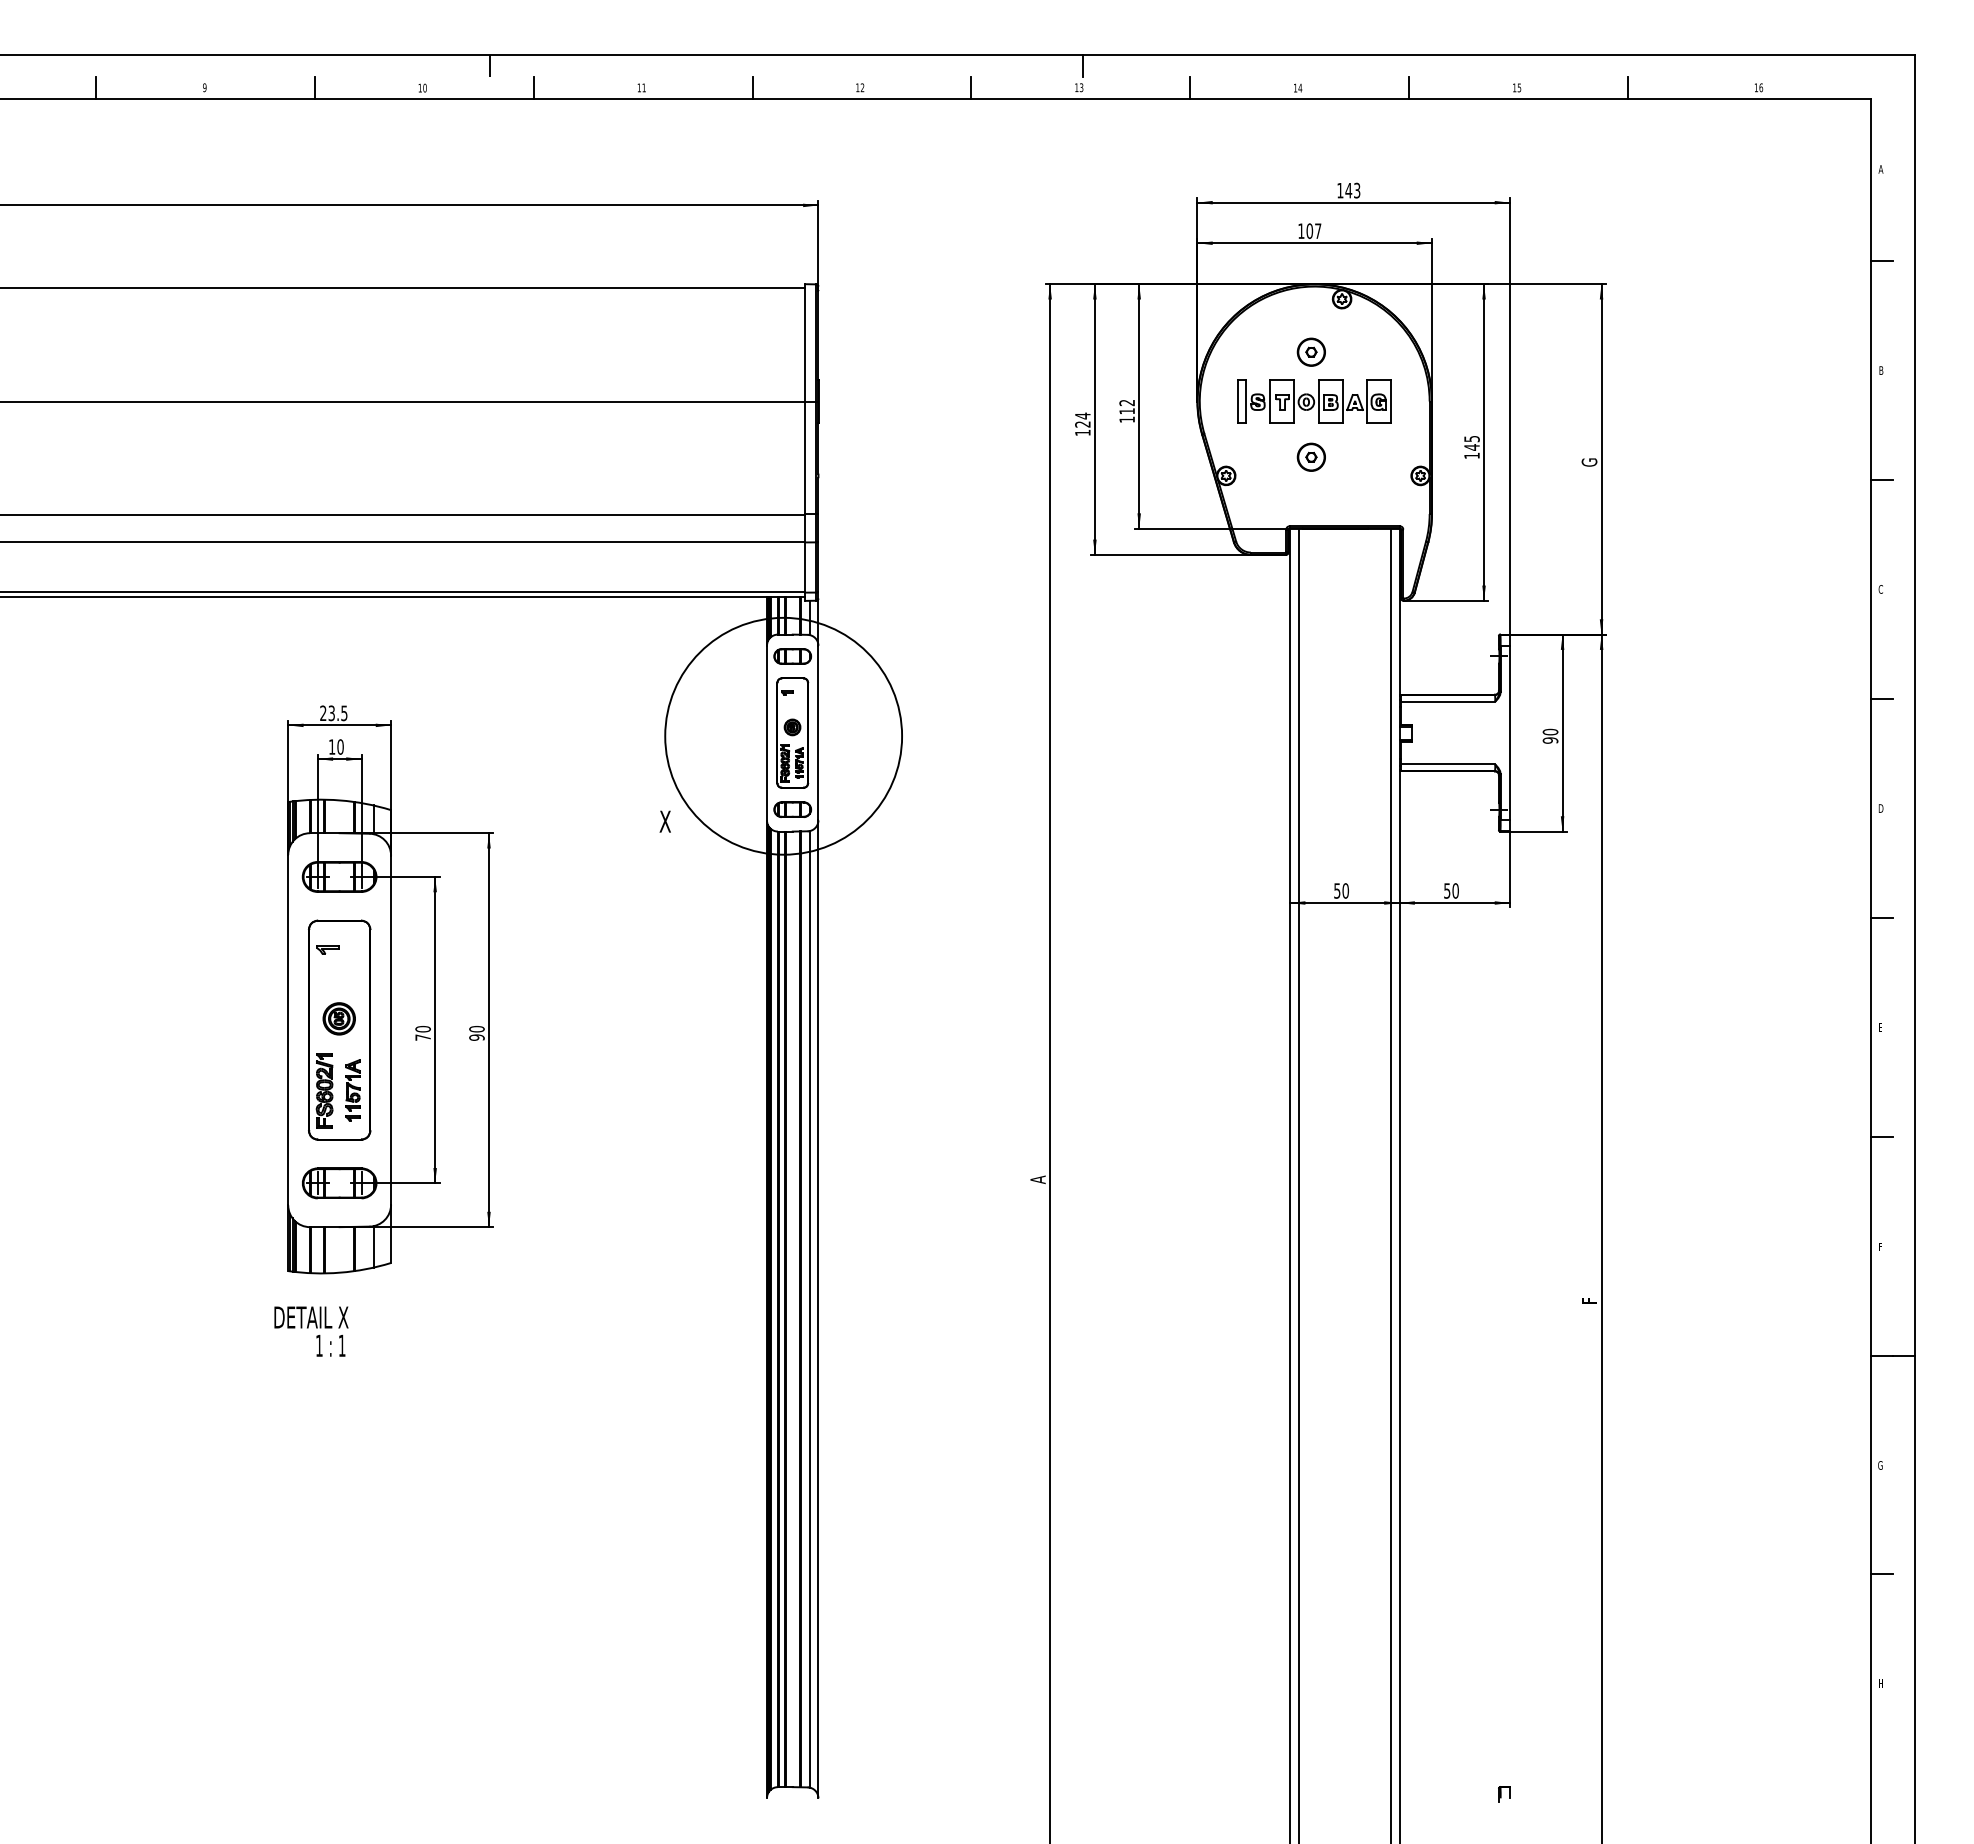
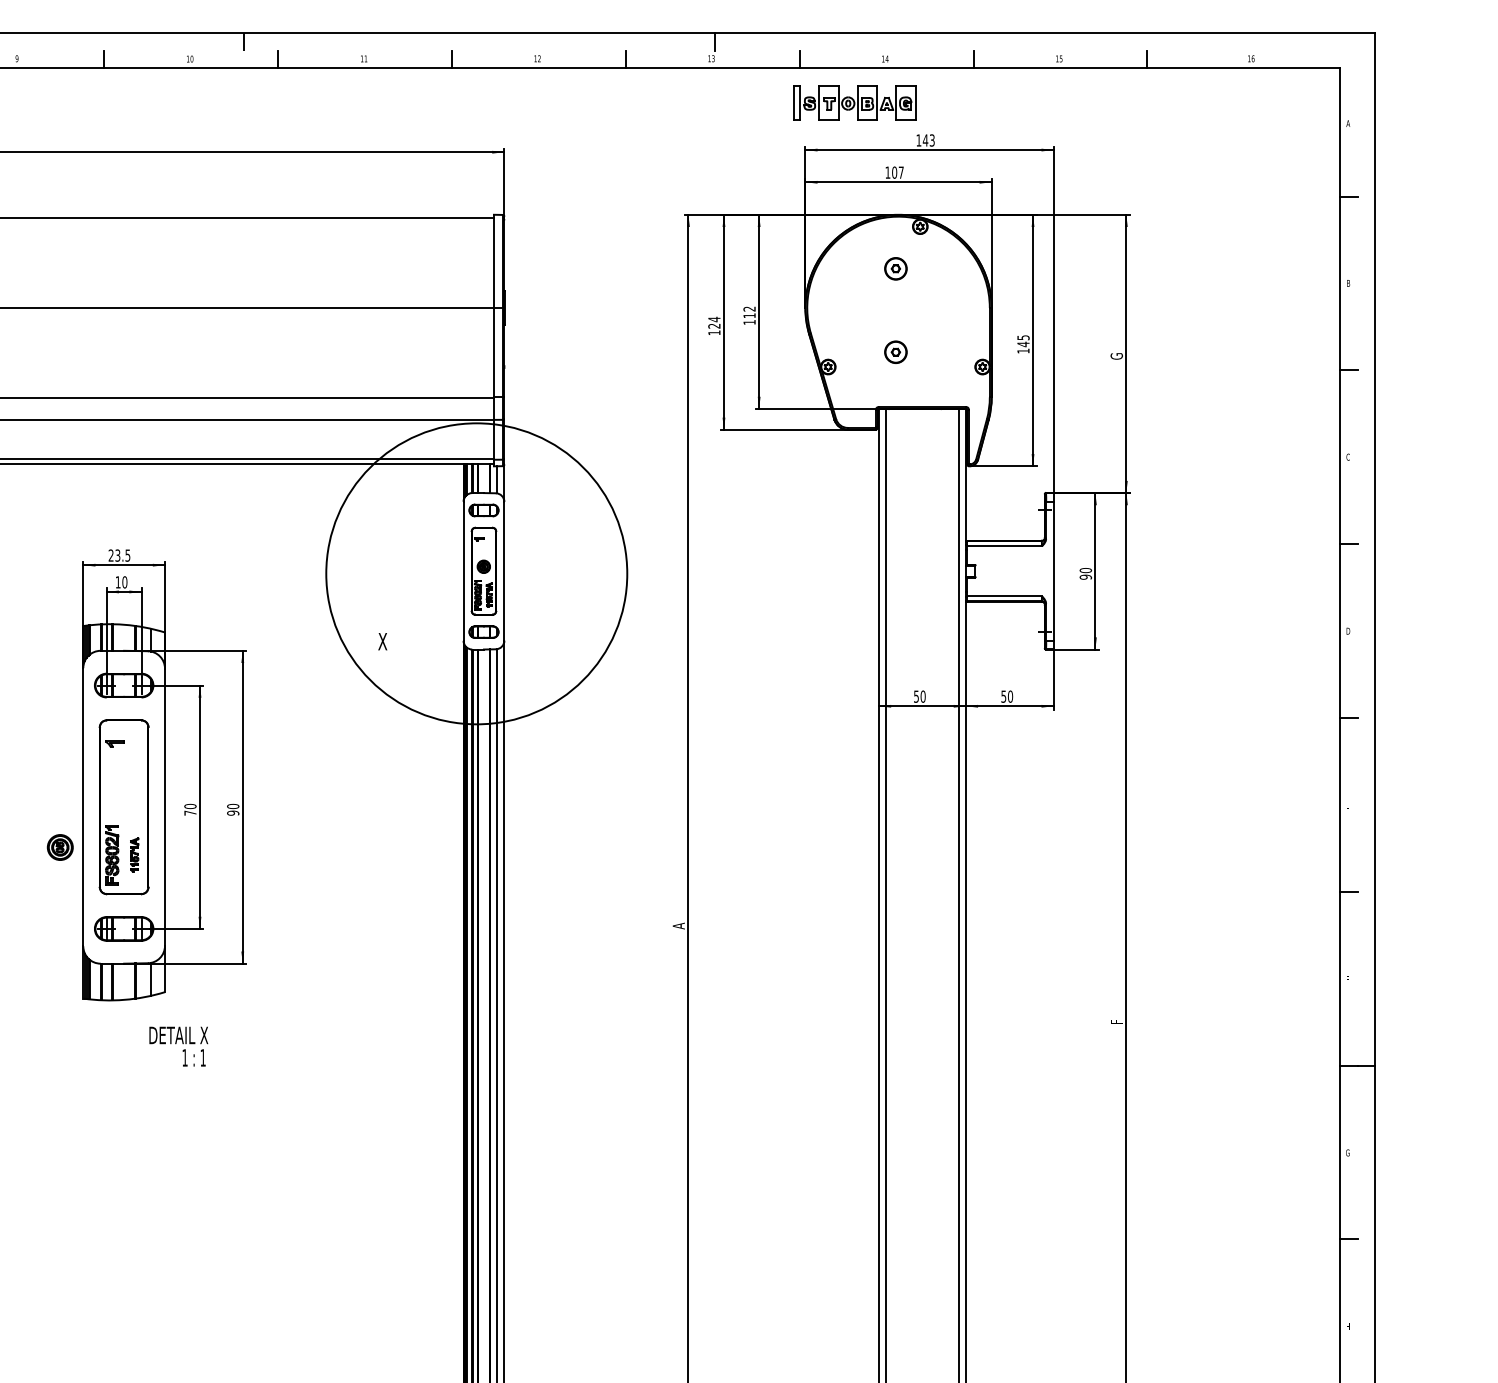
part: (1314, 401) -> (854, 103), moved
circle: (783, 735) -> (476, 573), size x1.6
part: (338, 1018) -> (59, 847), moved
part: (352, 1090) -> (134, 855), size x0.7
text: (311, 1331) -> (178, 1046), moved

